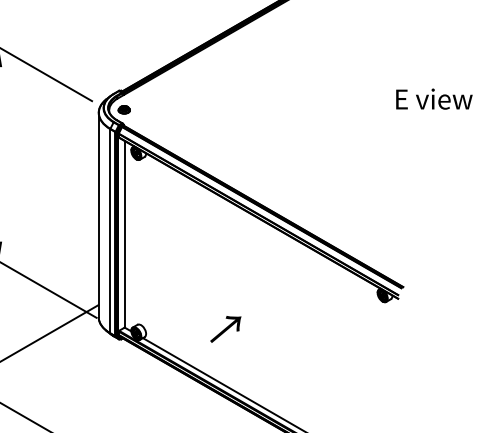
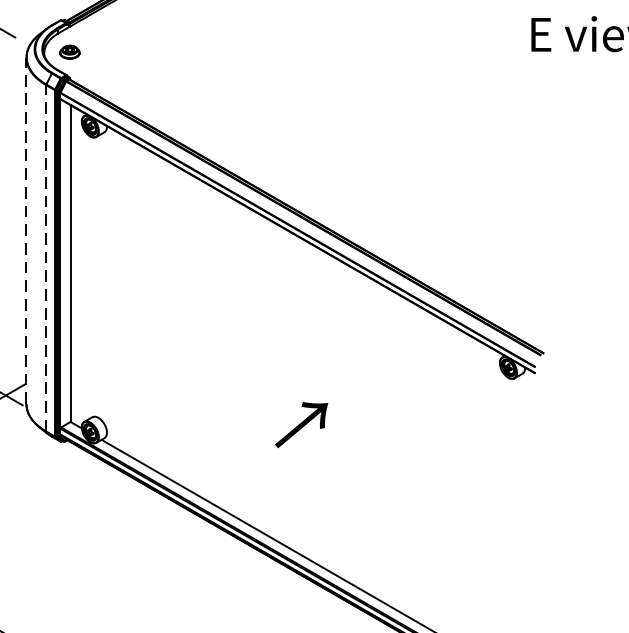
line: (98, 214) -> (26, 229), solid -> dashed
line: (110, 230) -> (46, 257), solid -> dashed
text: (225, 329) -> (301, 425), moved

